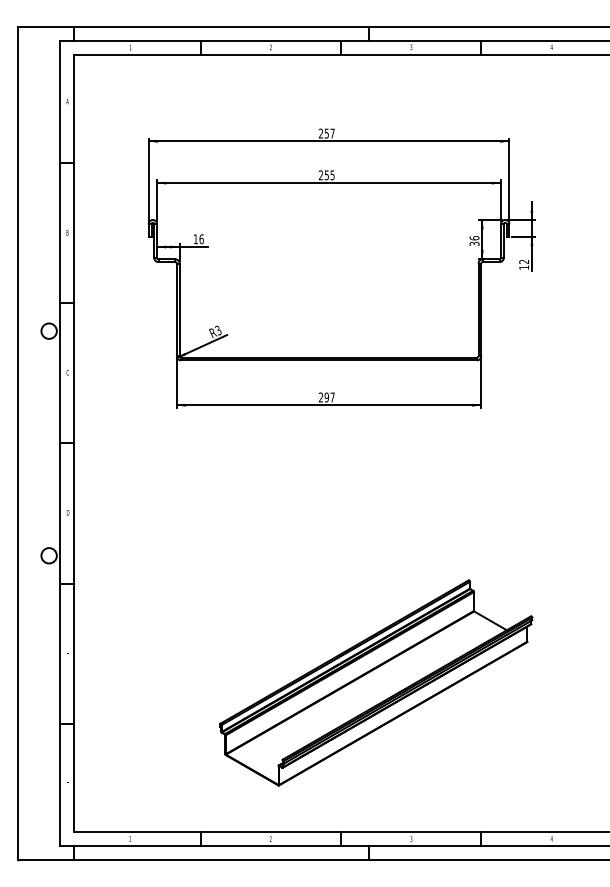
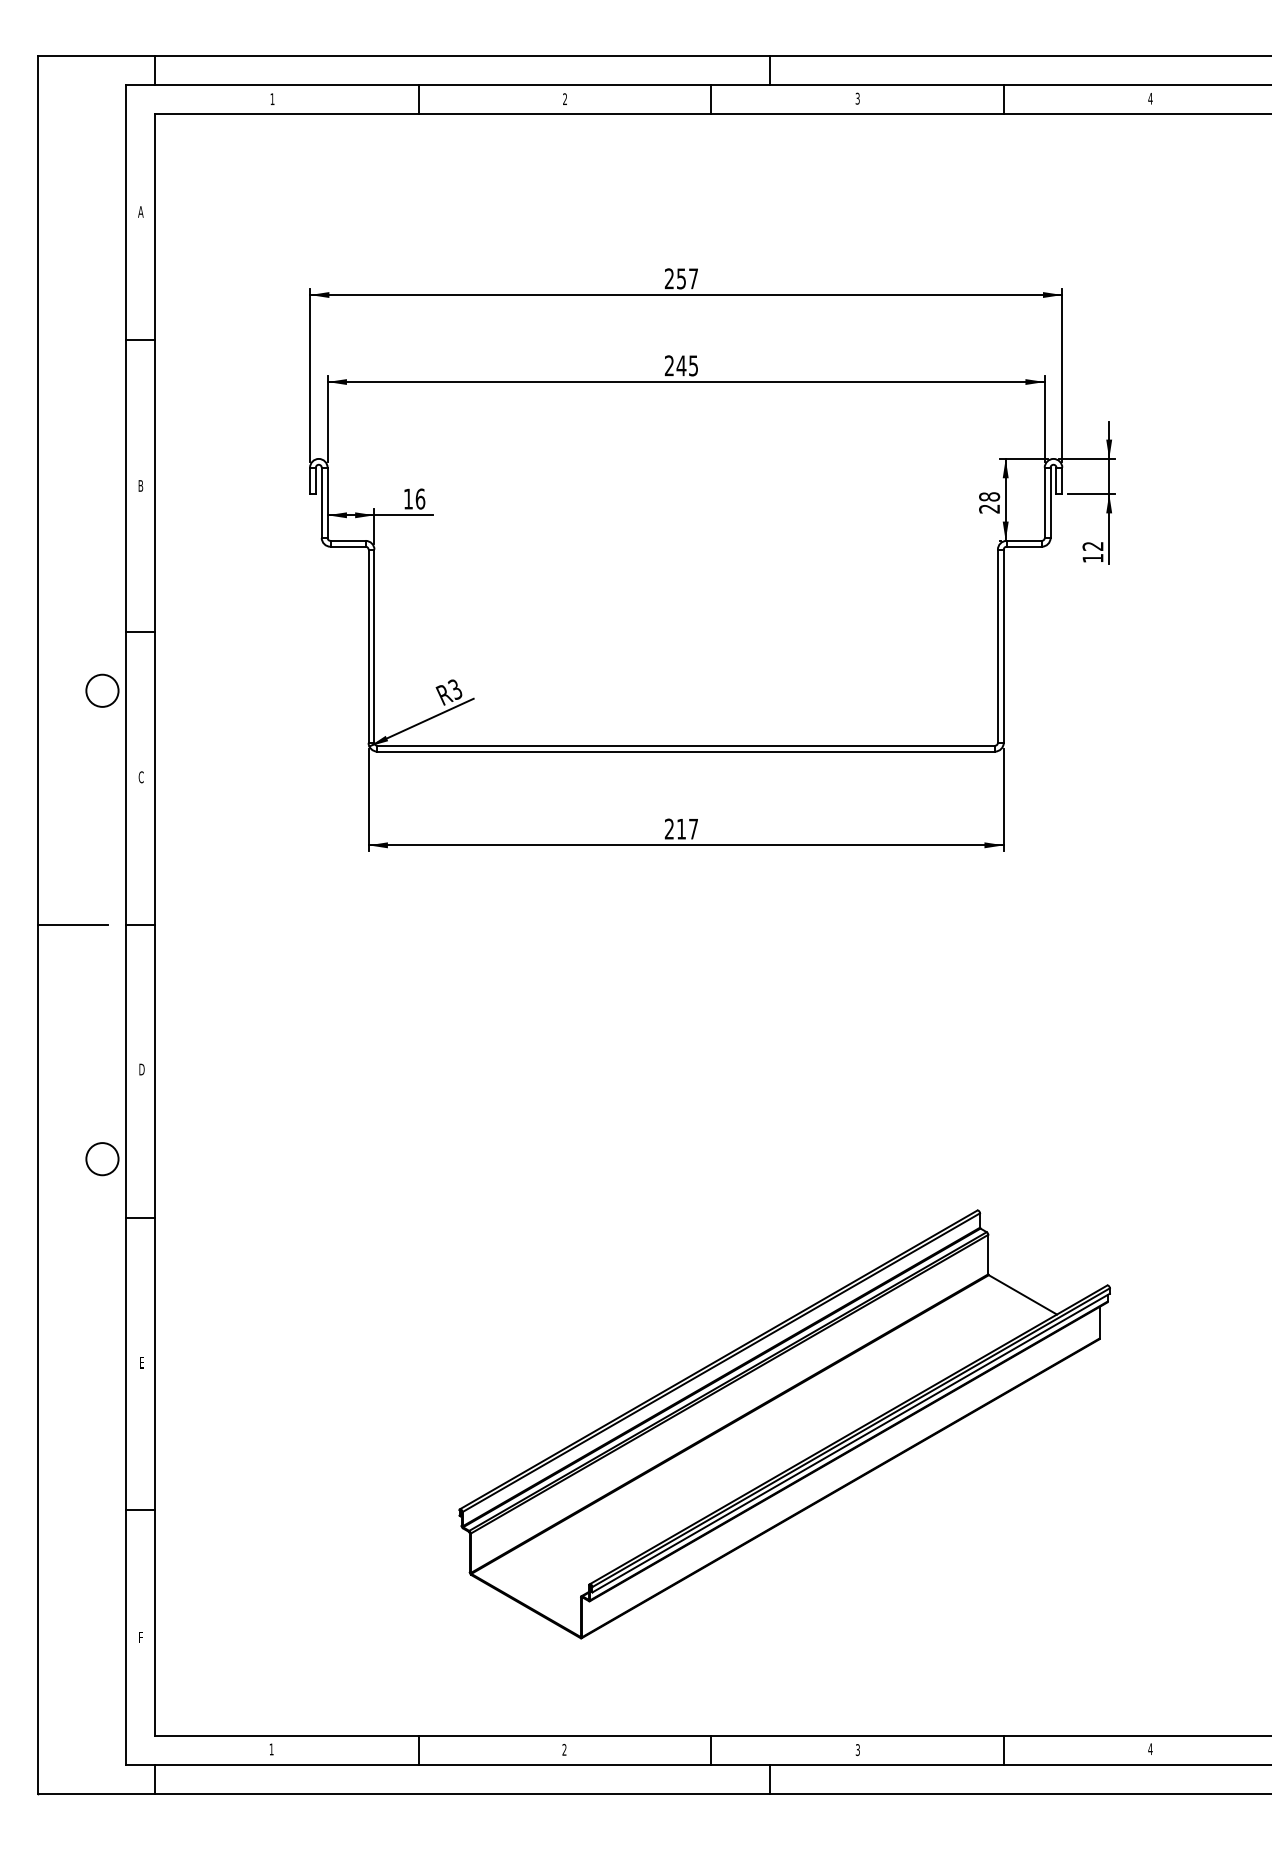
text: (326, 175) -> (680, 366), 255 -> 245
text: (474, 241) -> (989, 503), 36 -> 28
text: (326, 397) -> (680, 829), 297 -> 217
line: (34, 443) -> (71, 925), added

